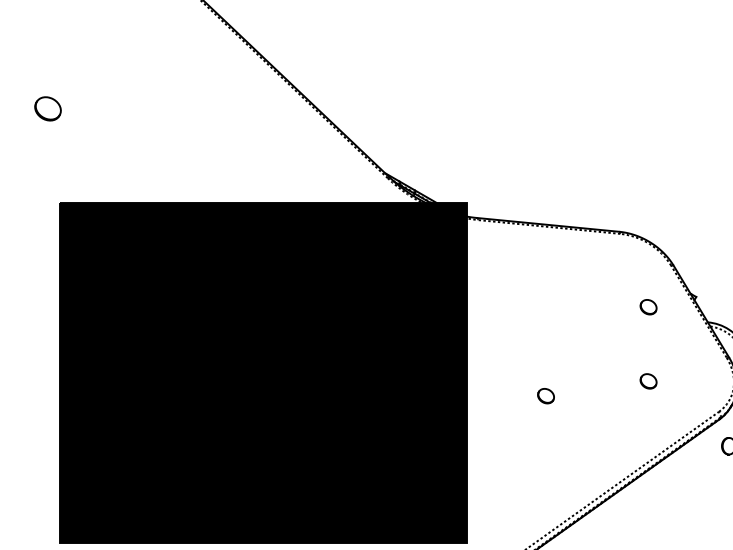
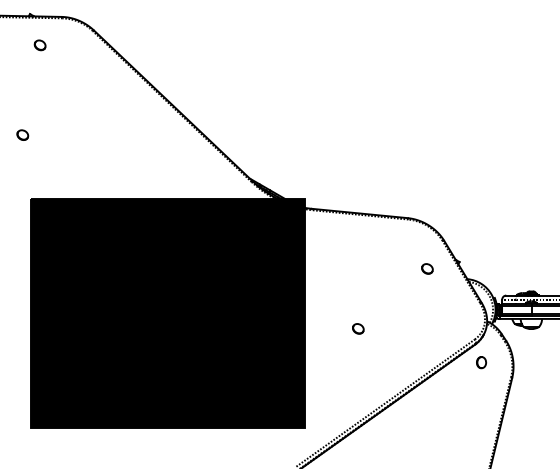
part: (47, 107) -> (22, 134), size x0.62
part: (648, 380) -> (427, 318), removed

